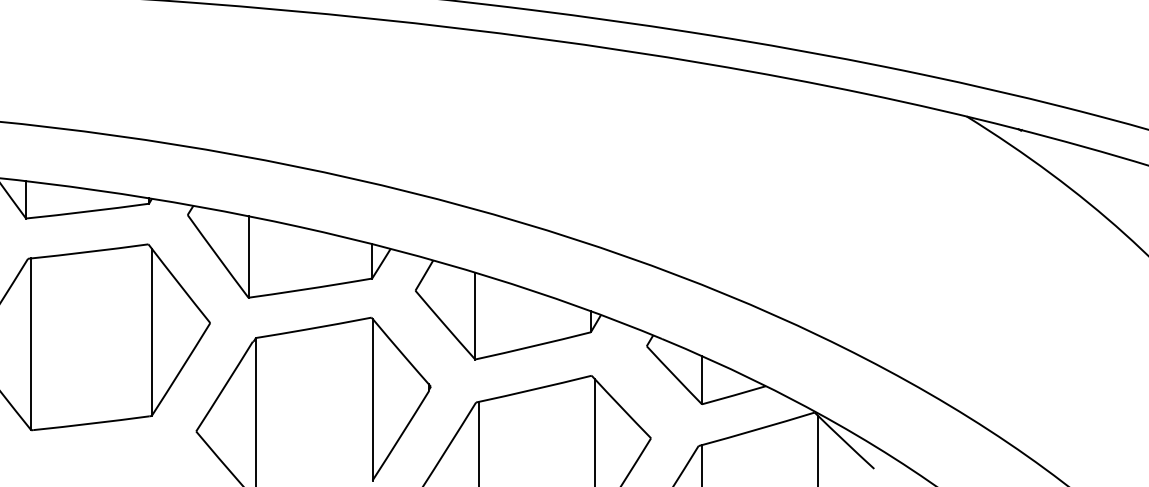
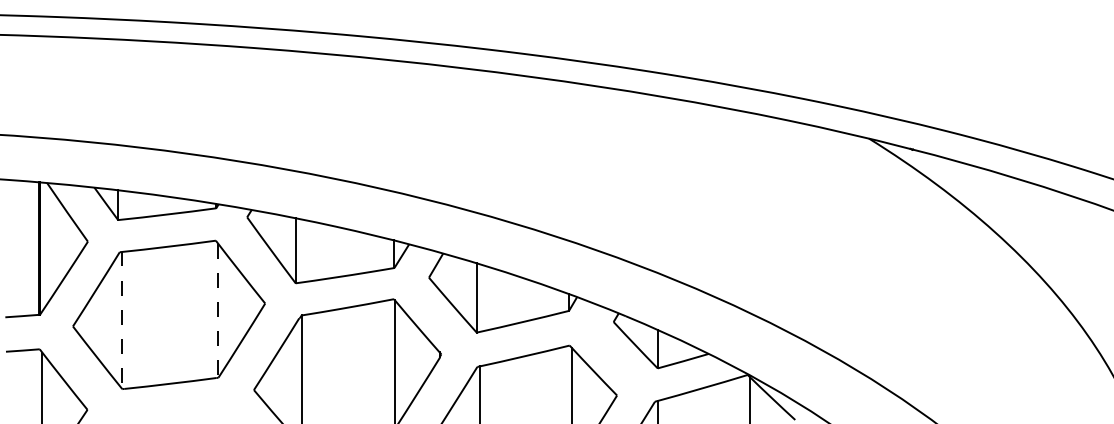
line: (151, 331) -> (218, 310), solid -> dashed
line: (31, 344) -> (122, 320), solid -> dashed

